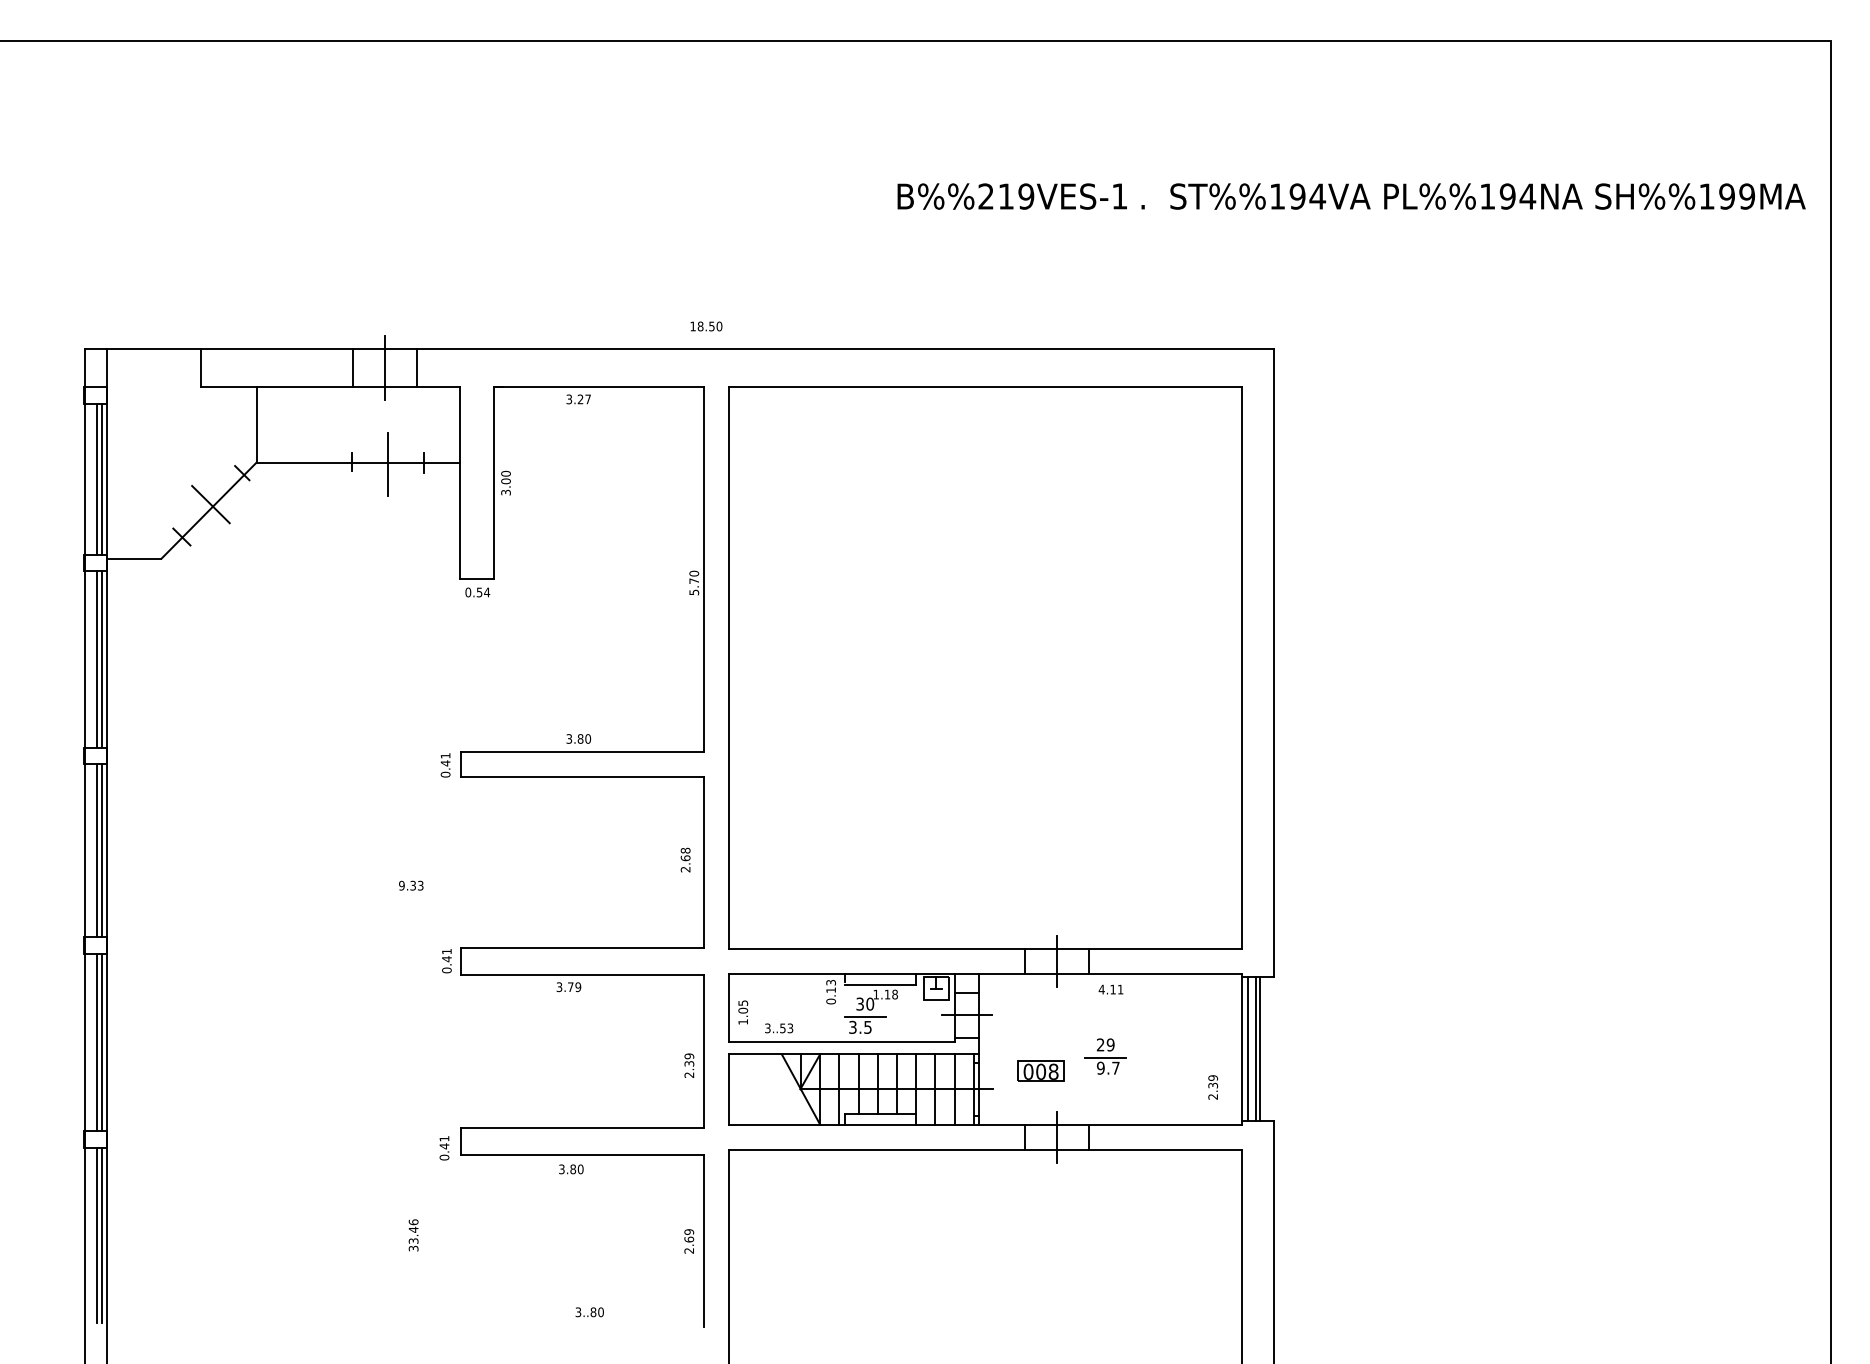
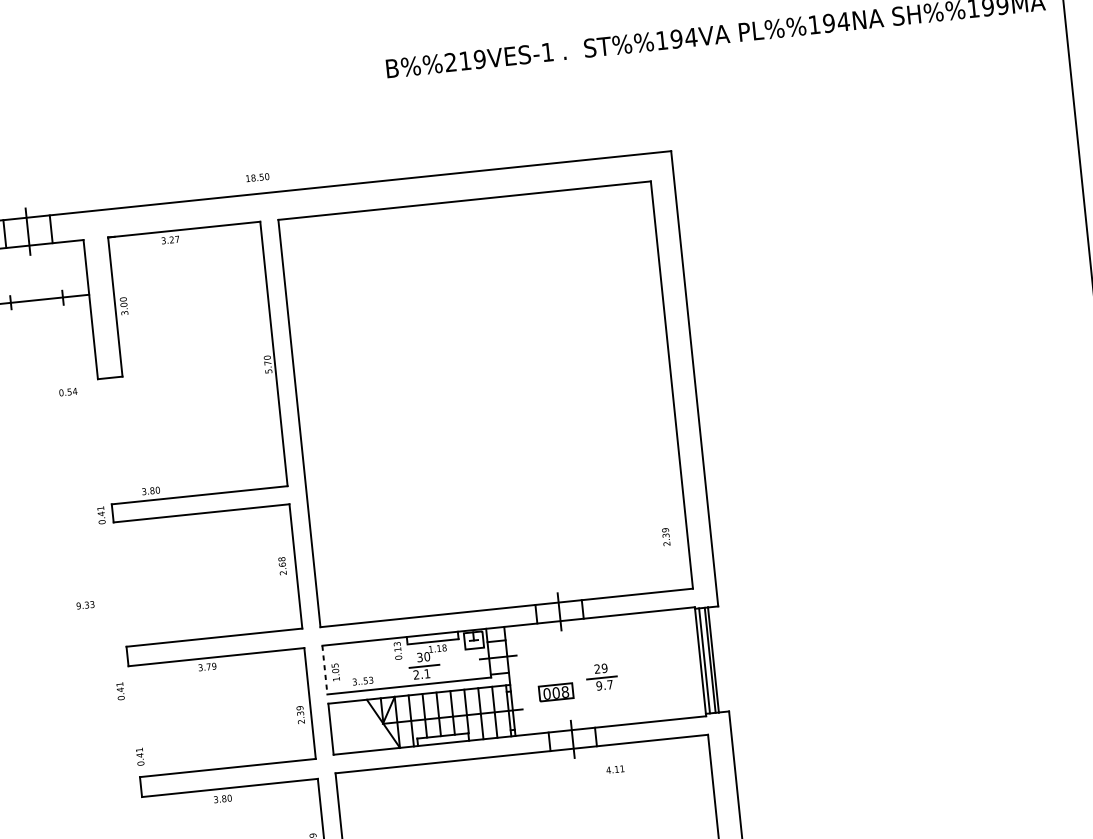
line: (388, 464) -> (37, 301), removed
text: (477, 592) -> (68, 392), moved
text: (578, 738) -> (150, 490), moved
text: (446, 961) -> (120, 691), moved
text: (1110, 989) -> (614, 769), moved
line: (728, 1007) -> (324, 669), solid -> dashed
text: (860, 1027) -> (421, 674), 3.5 -> 2.1
text: (1213, 1087) -> (666, 537), moved
text: (444, 1148) -> (140, 757), moved

